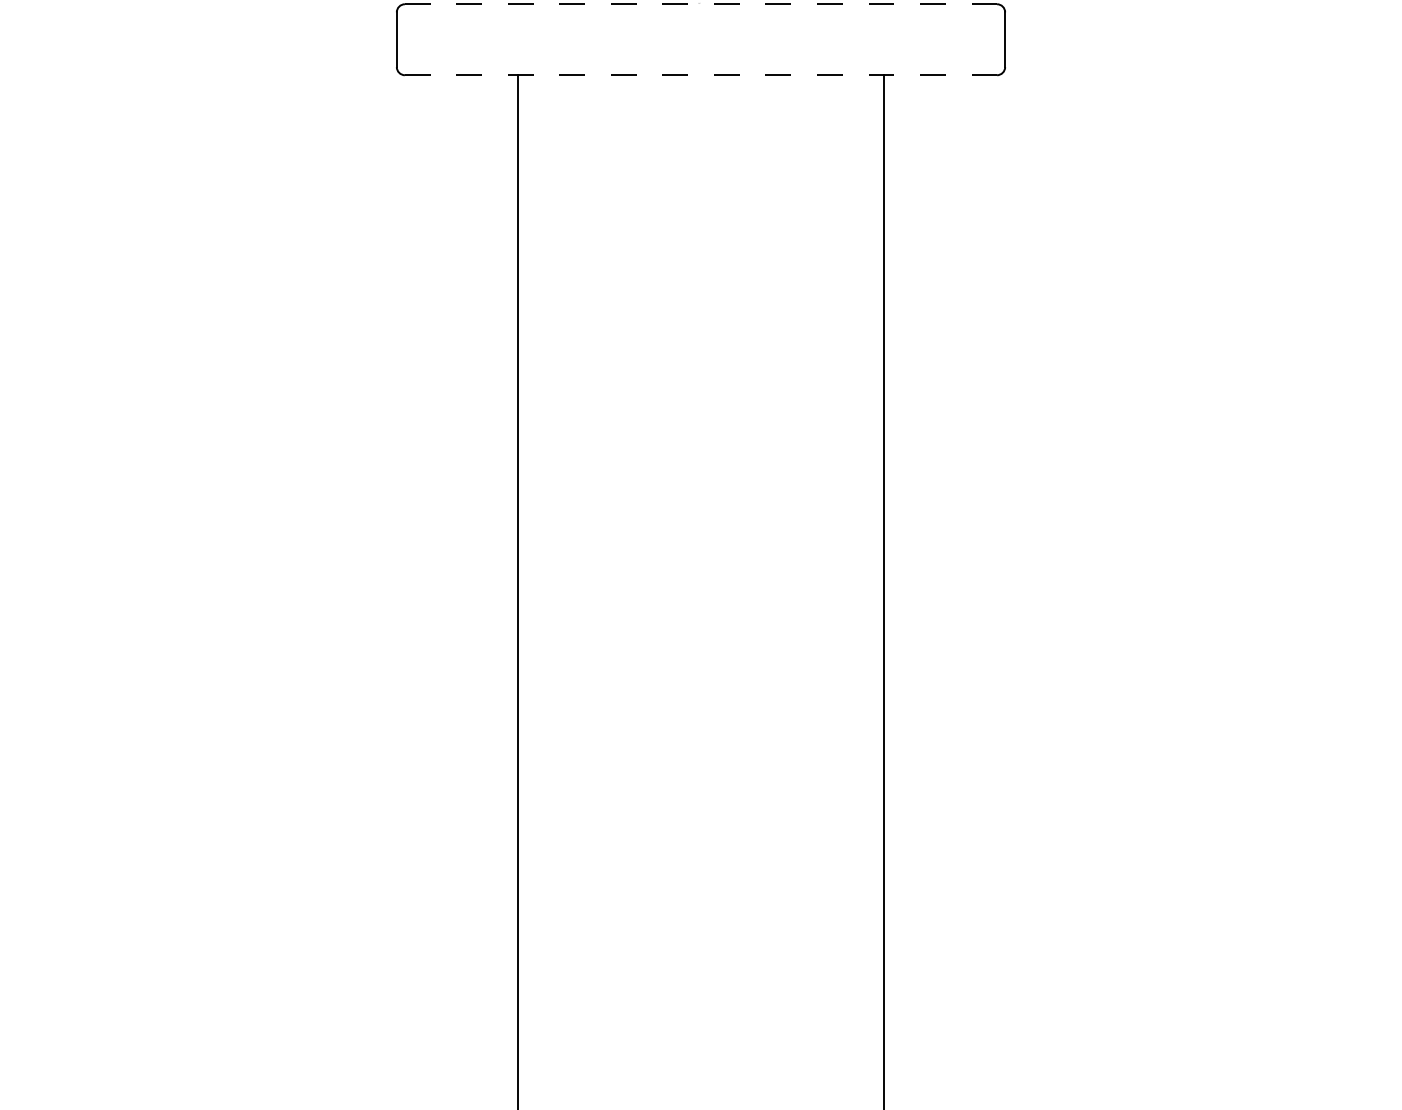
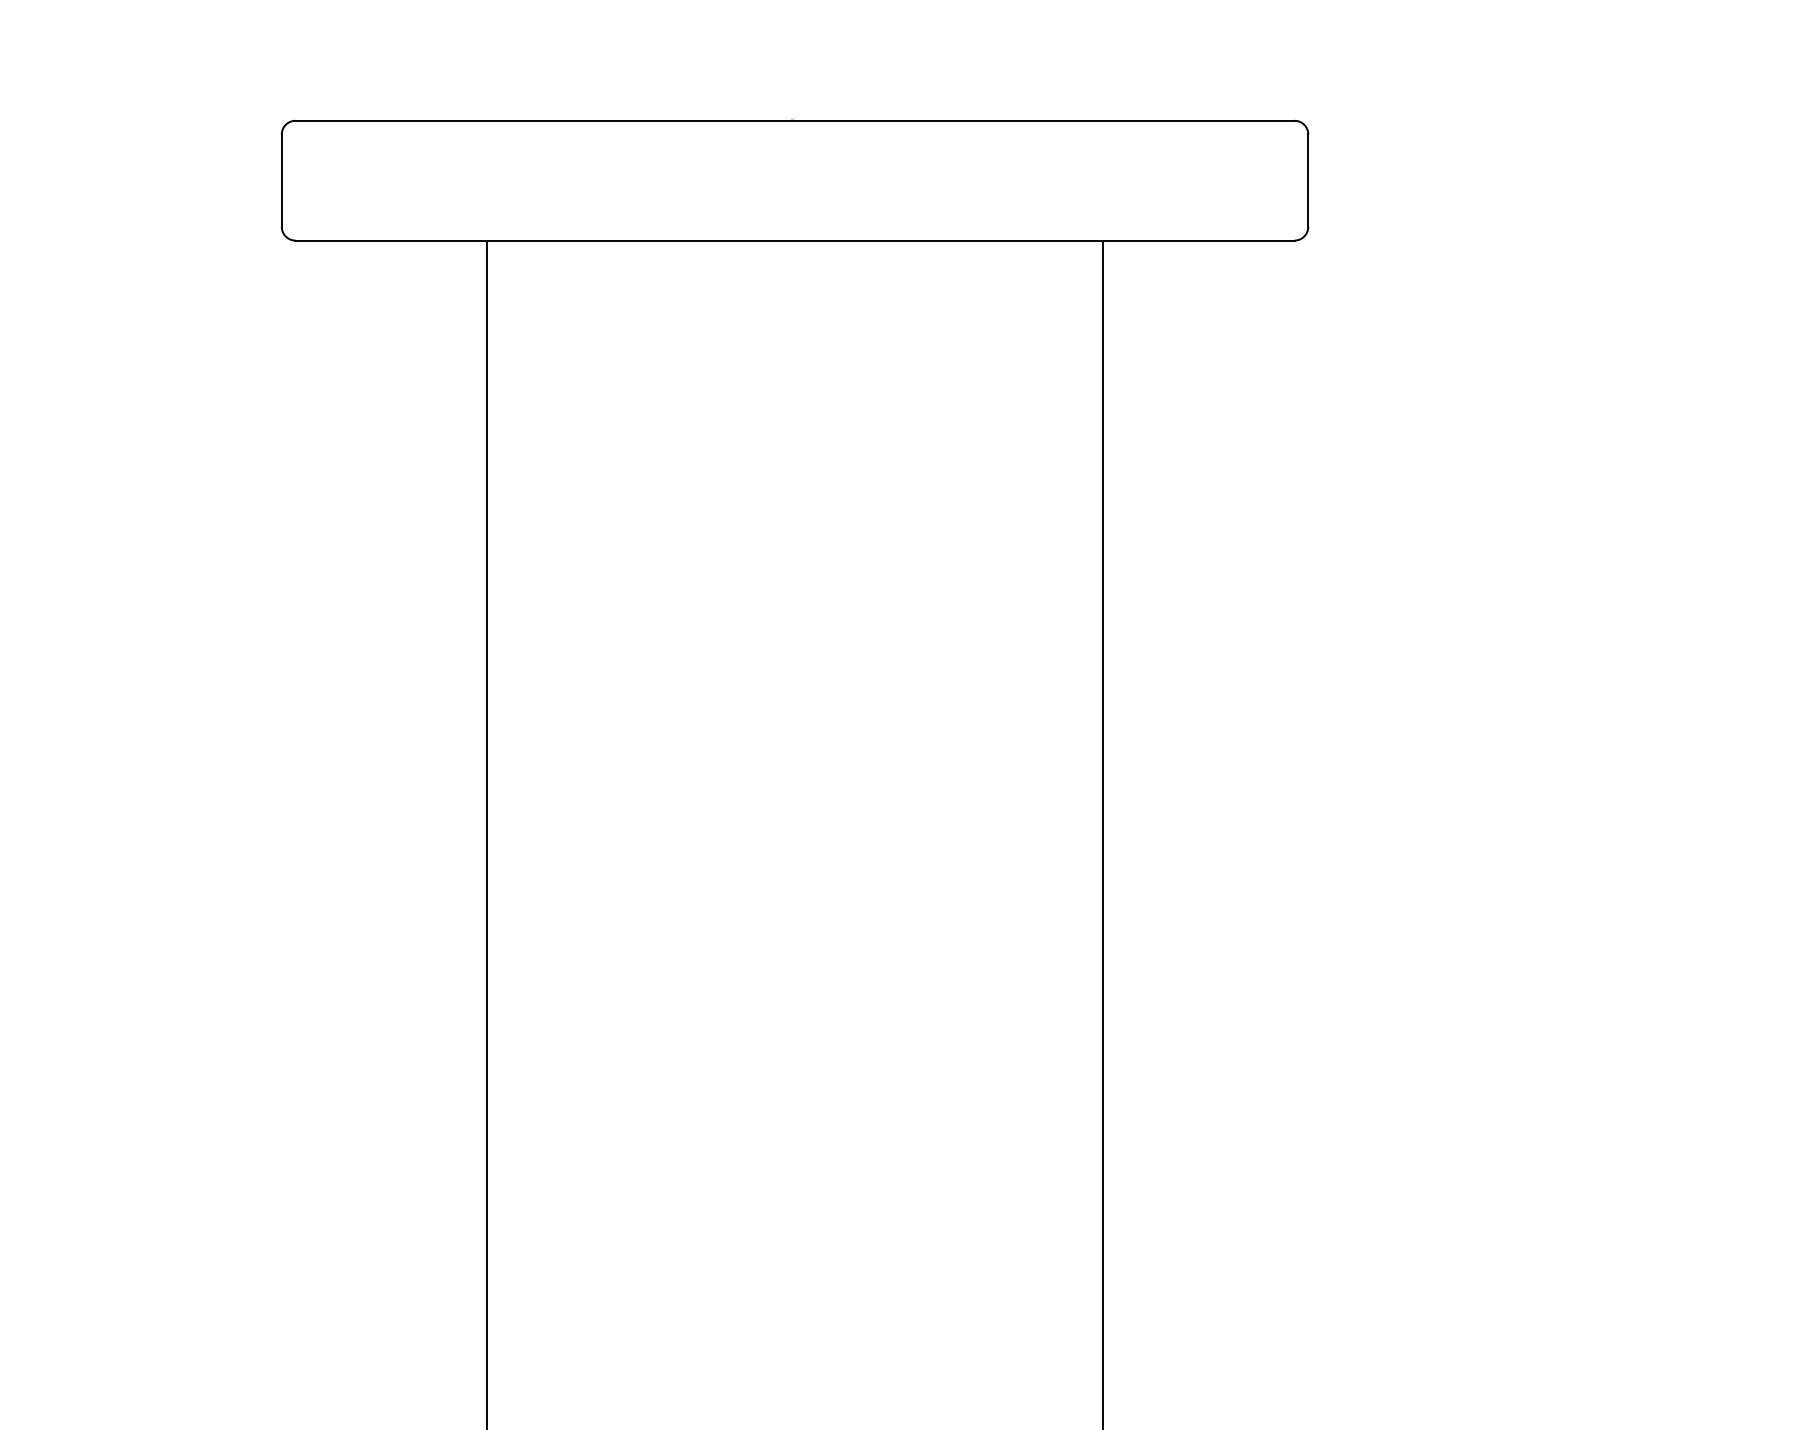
line: (701, 4) -> (795, 121), dashed -> solid
line: (701, 75) -> (795, 241), dashed -> solid

